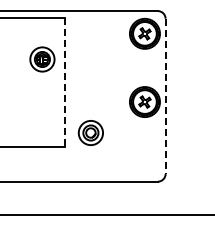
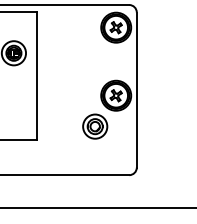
line: (65, 82) -> (36, 76), dashed -> solid
line: (165, 96) -> (136, 90), dashed -> solid
part: (90, 132) -> (94, 126), moved

